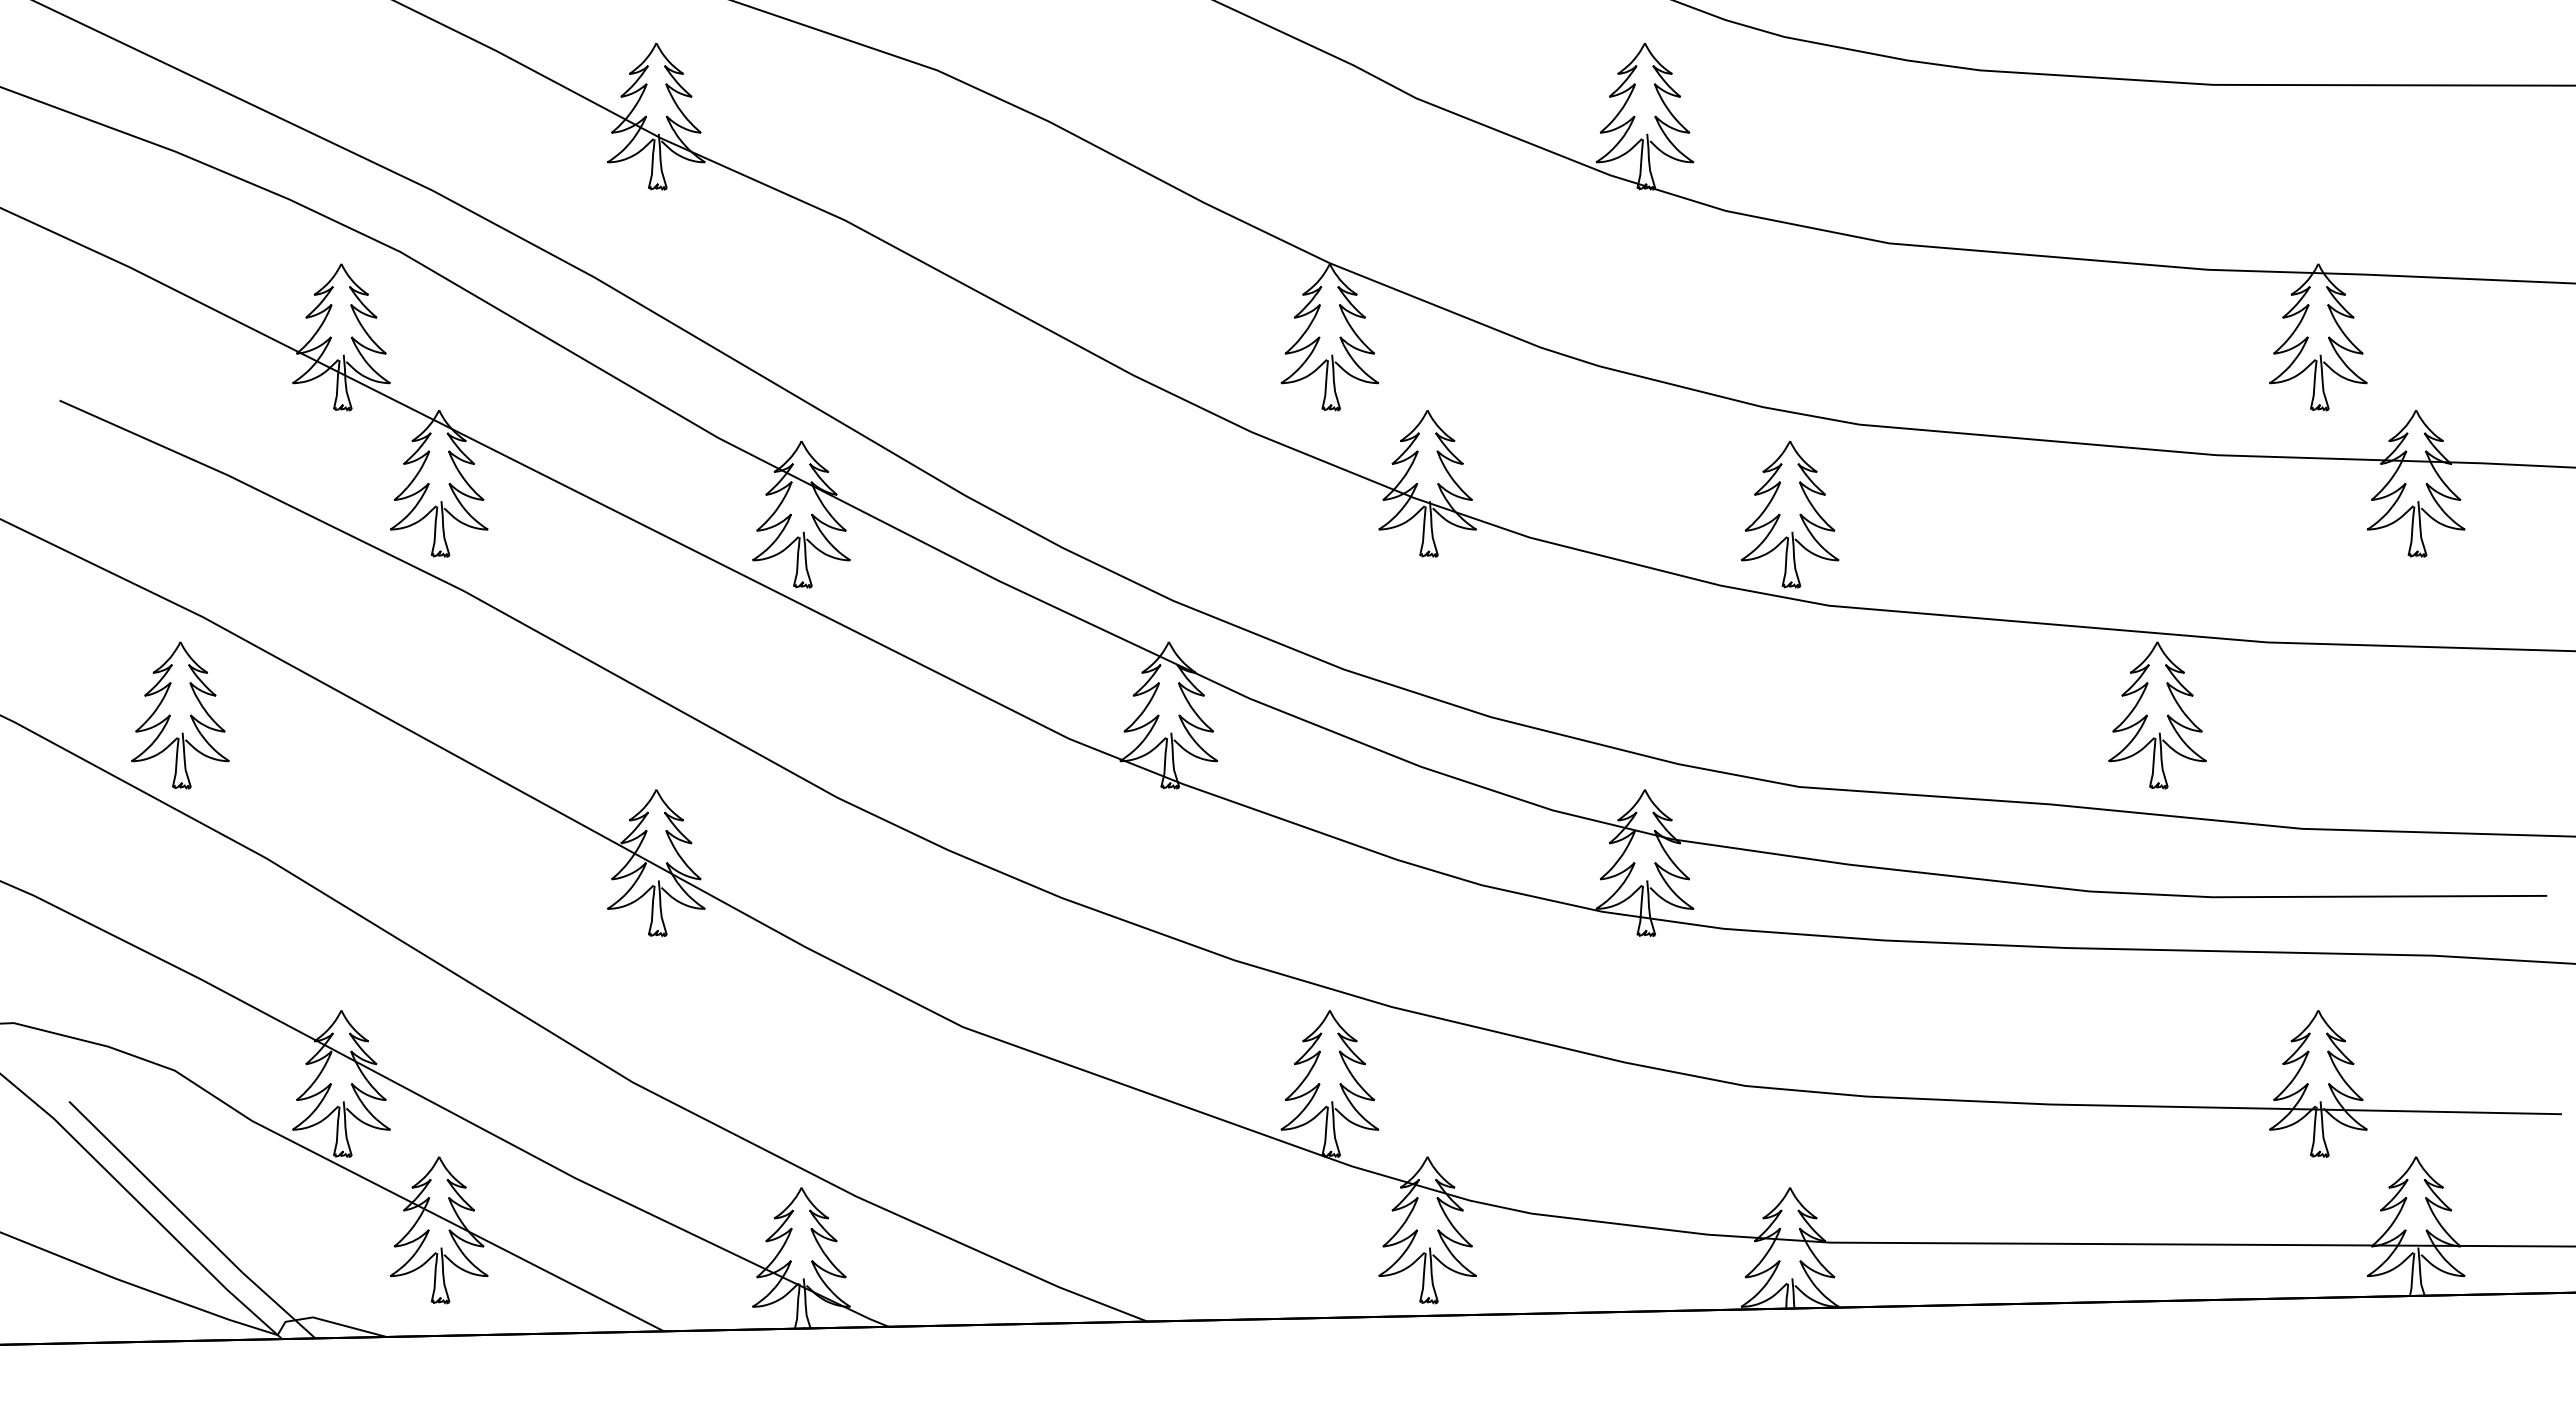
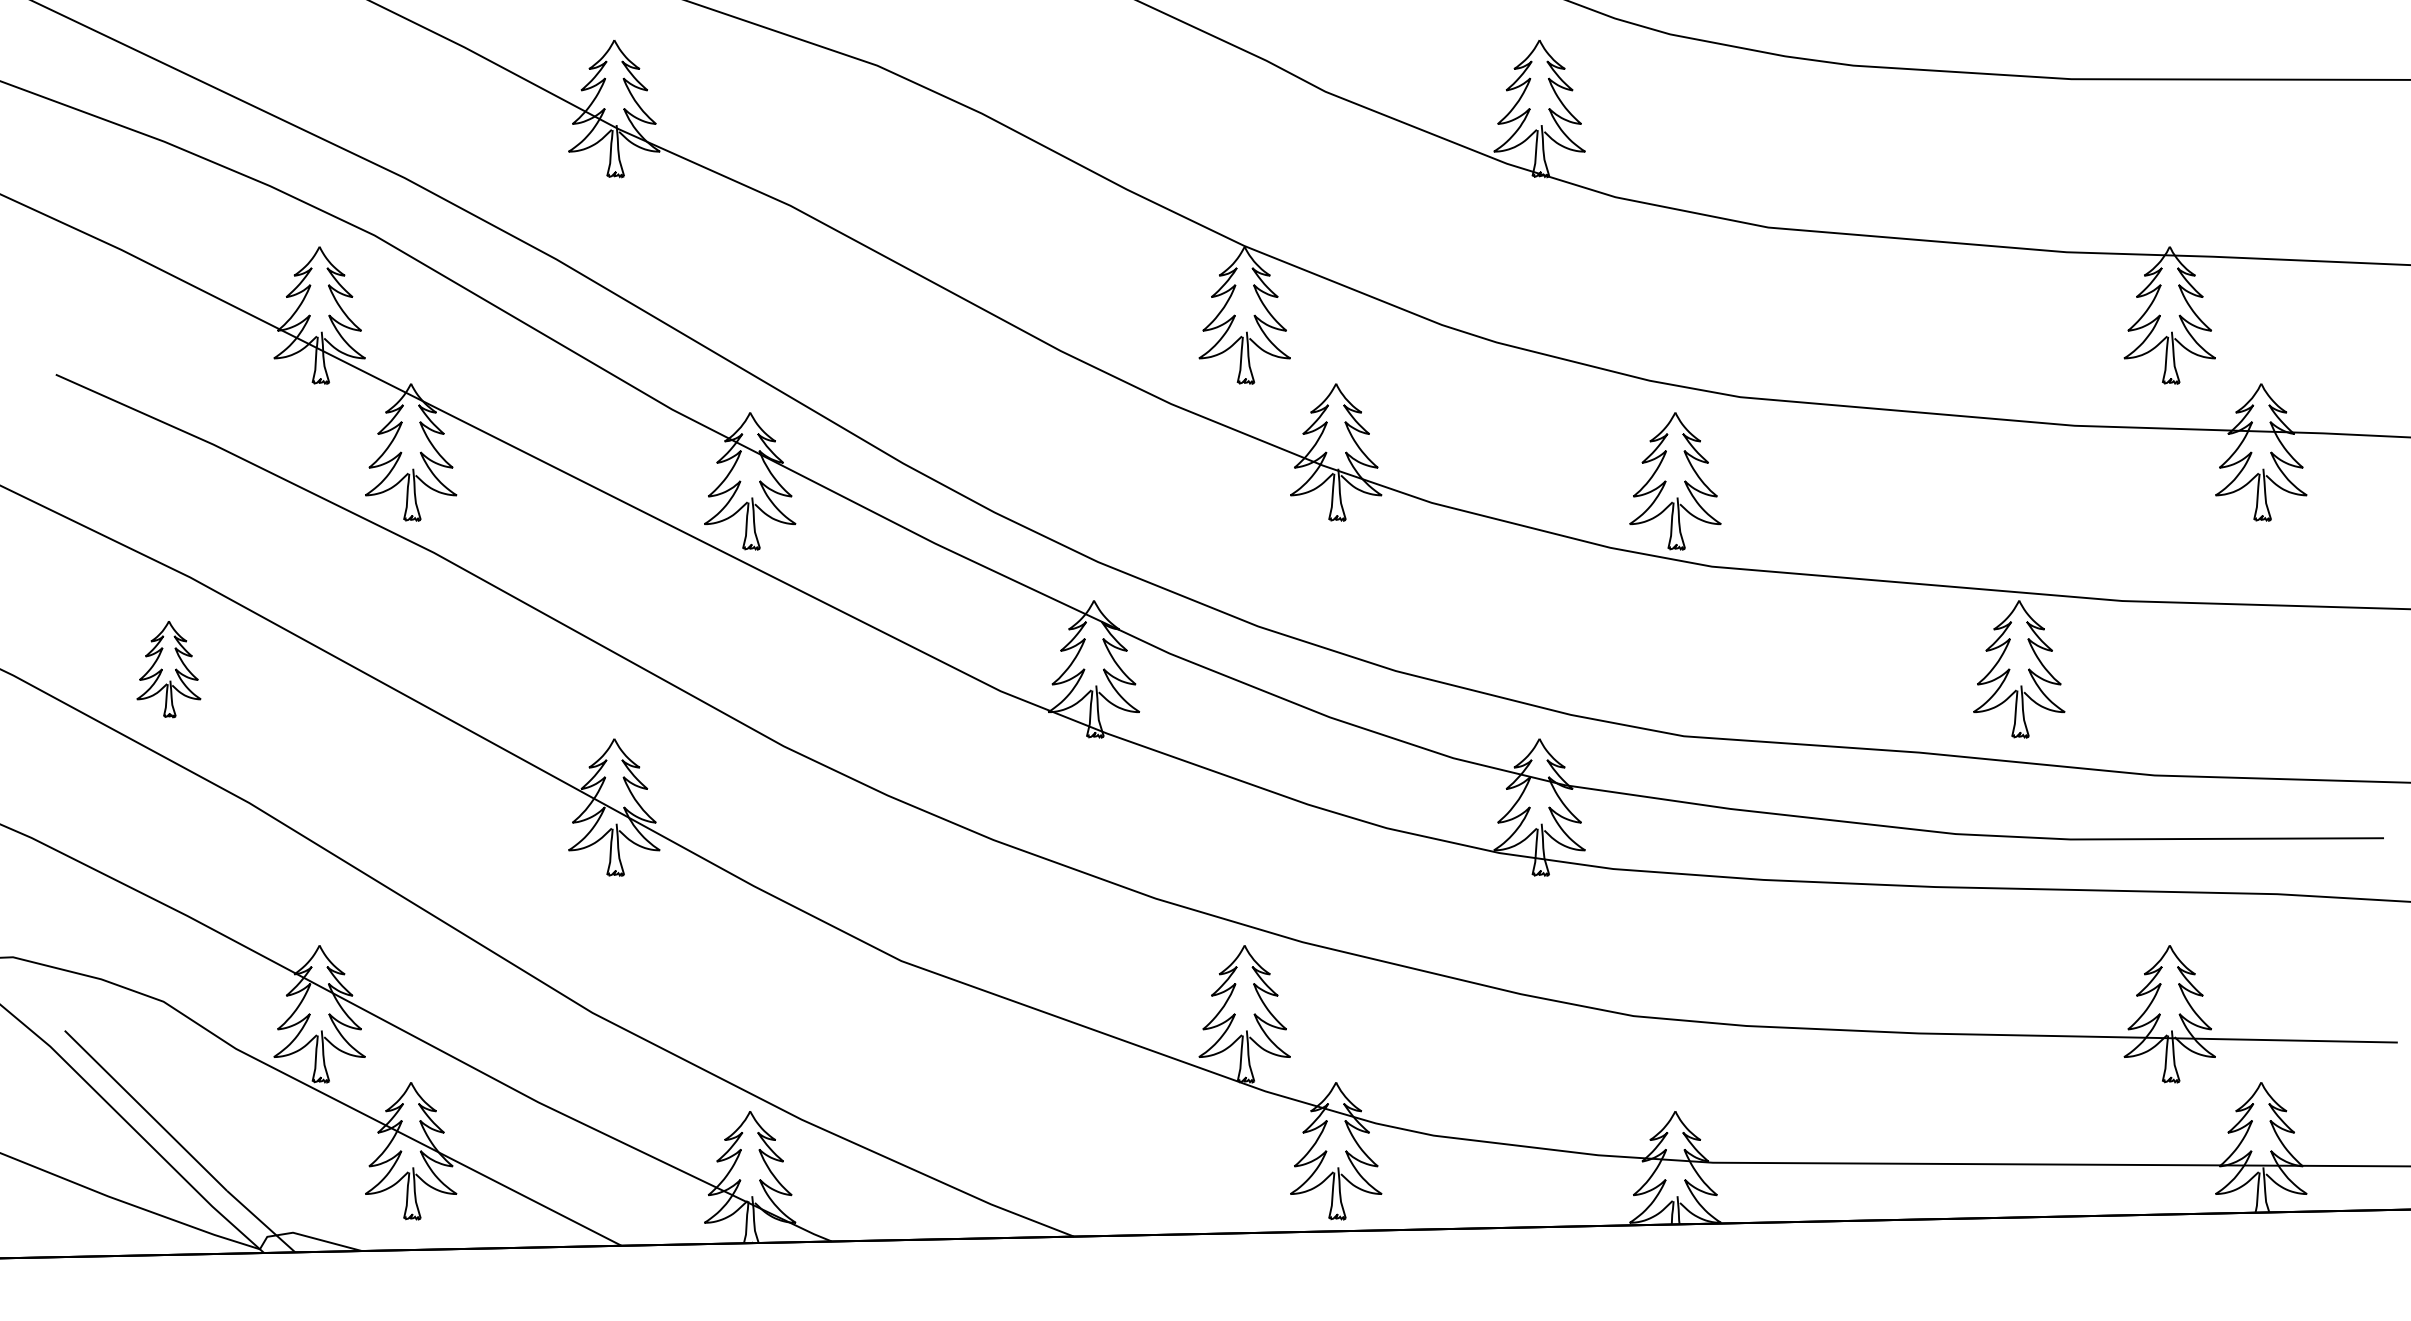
part: (180, 715) -> (168, 669), size x0.7

